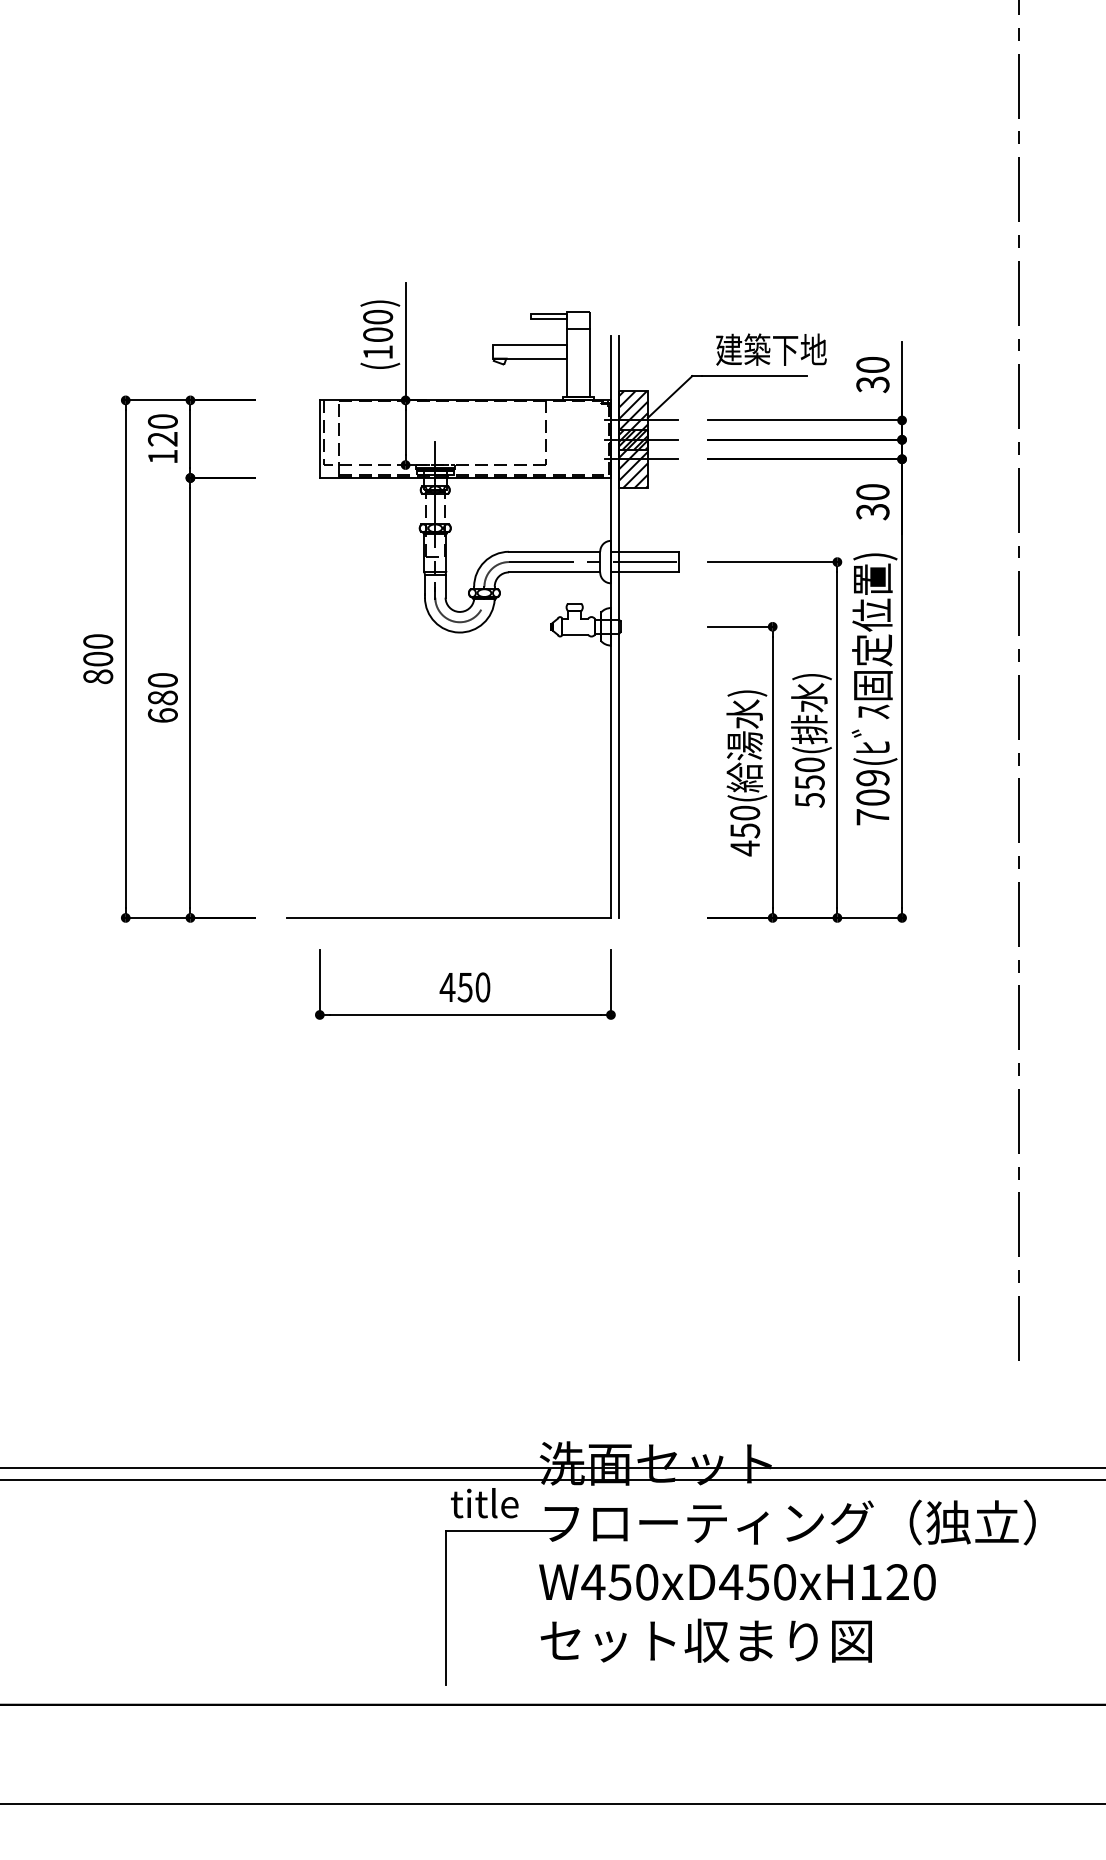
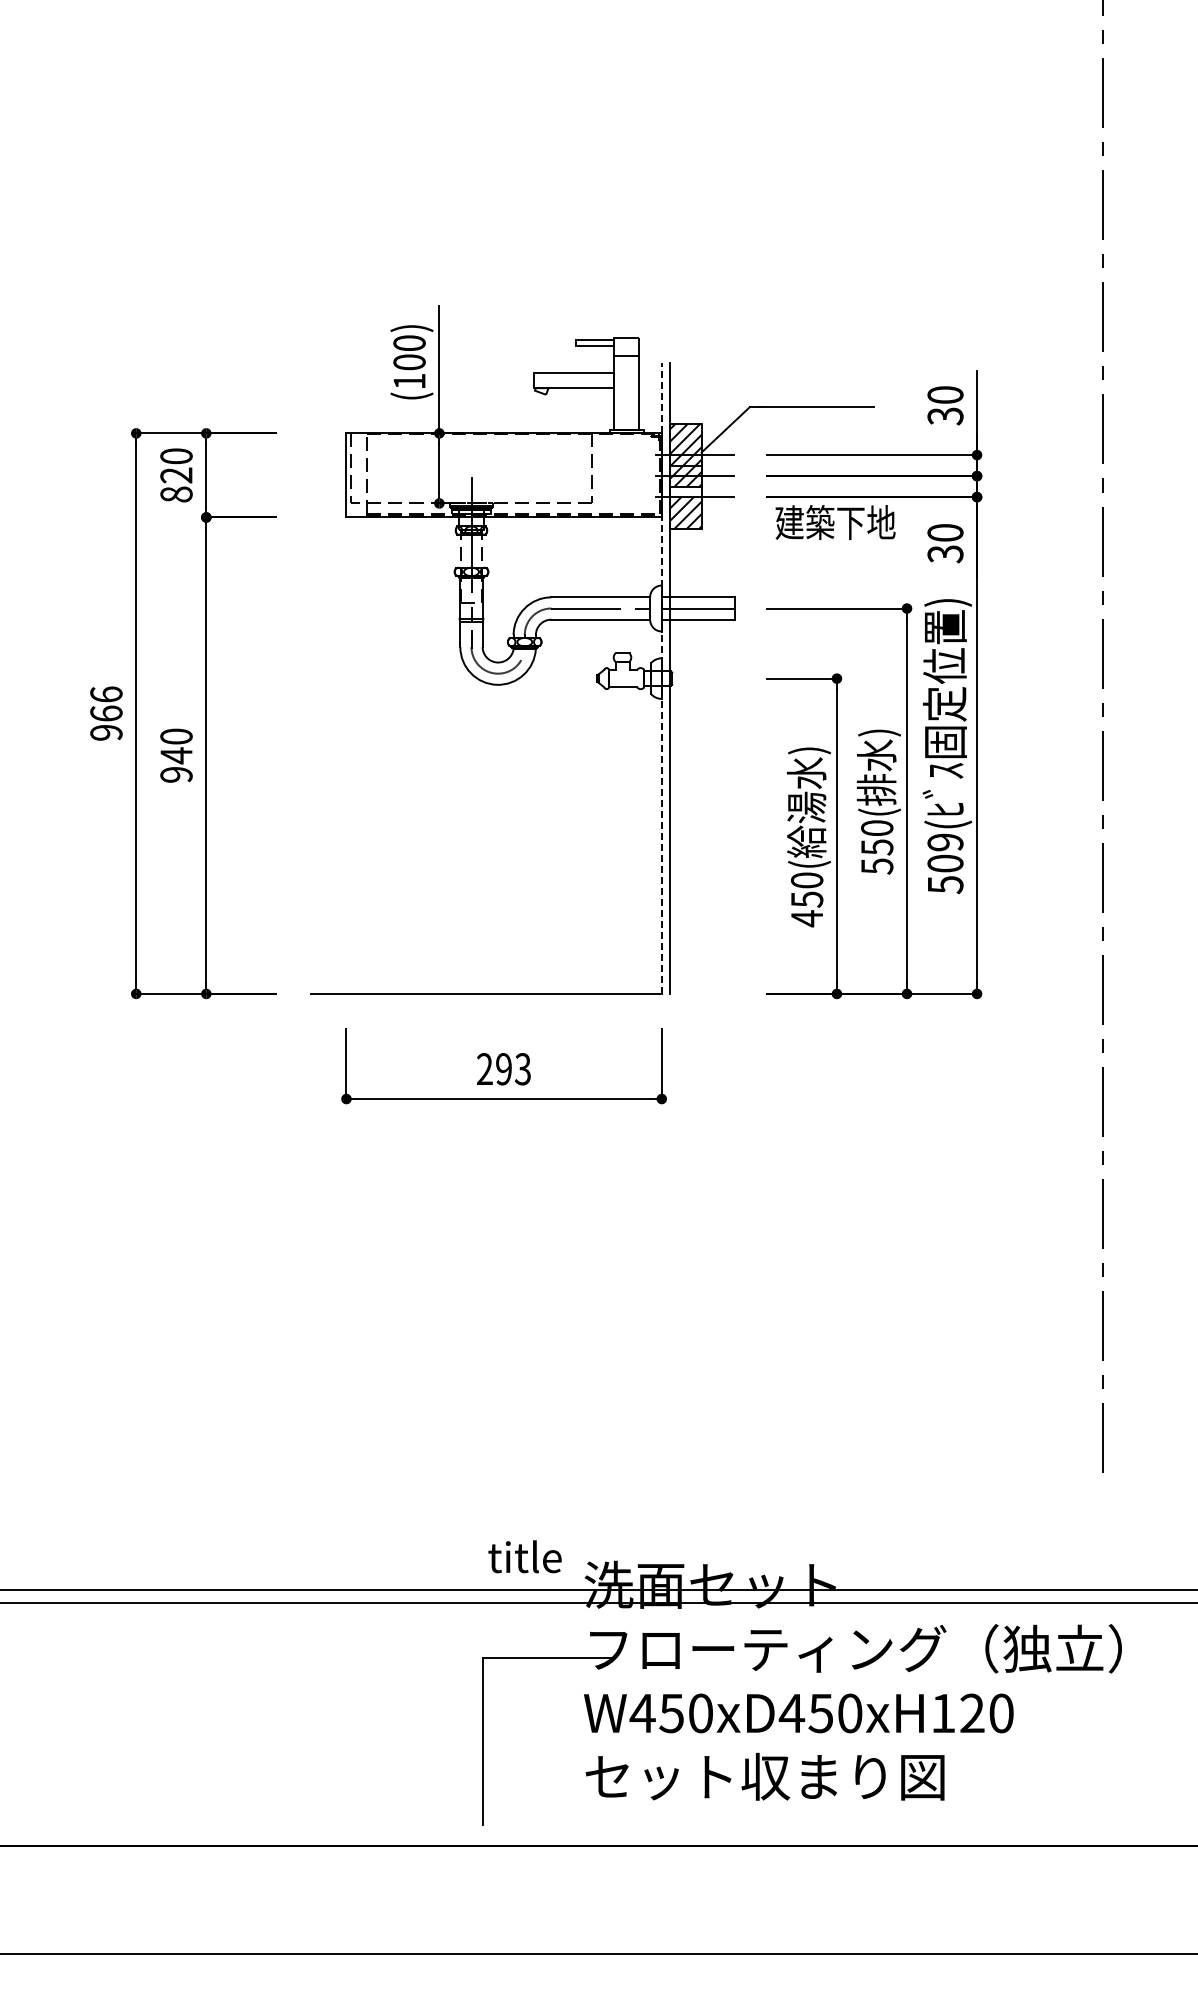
text: (771, 349) -> (835, 522), moved
hatch: (632, 444) -> (685, 481), removed
text: (162, 456) -> (176, 494), 120 -> 820
line: (610, 626) -> (661, 678), solid -> dashed
text: (98, 659) -> (106, 713), 800 -> 966
text: (162, 706) -> (176, 764), 680 -> 940
text: (872, 817) -> (945, 885), 709( -> 509(
text: (464, 987) -> (503, 1069), 450 -> 293
text: (484, 1502) -> (524, 1556), moved

